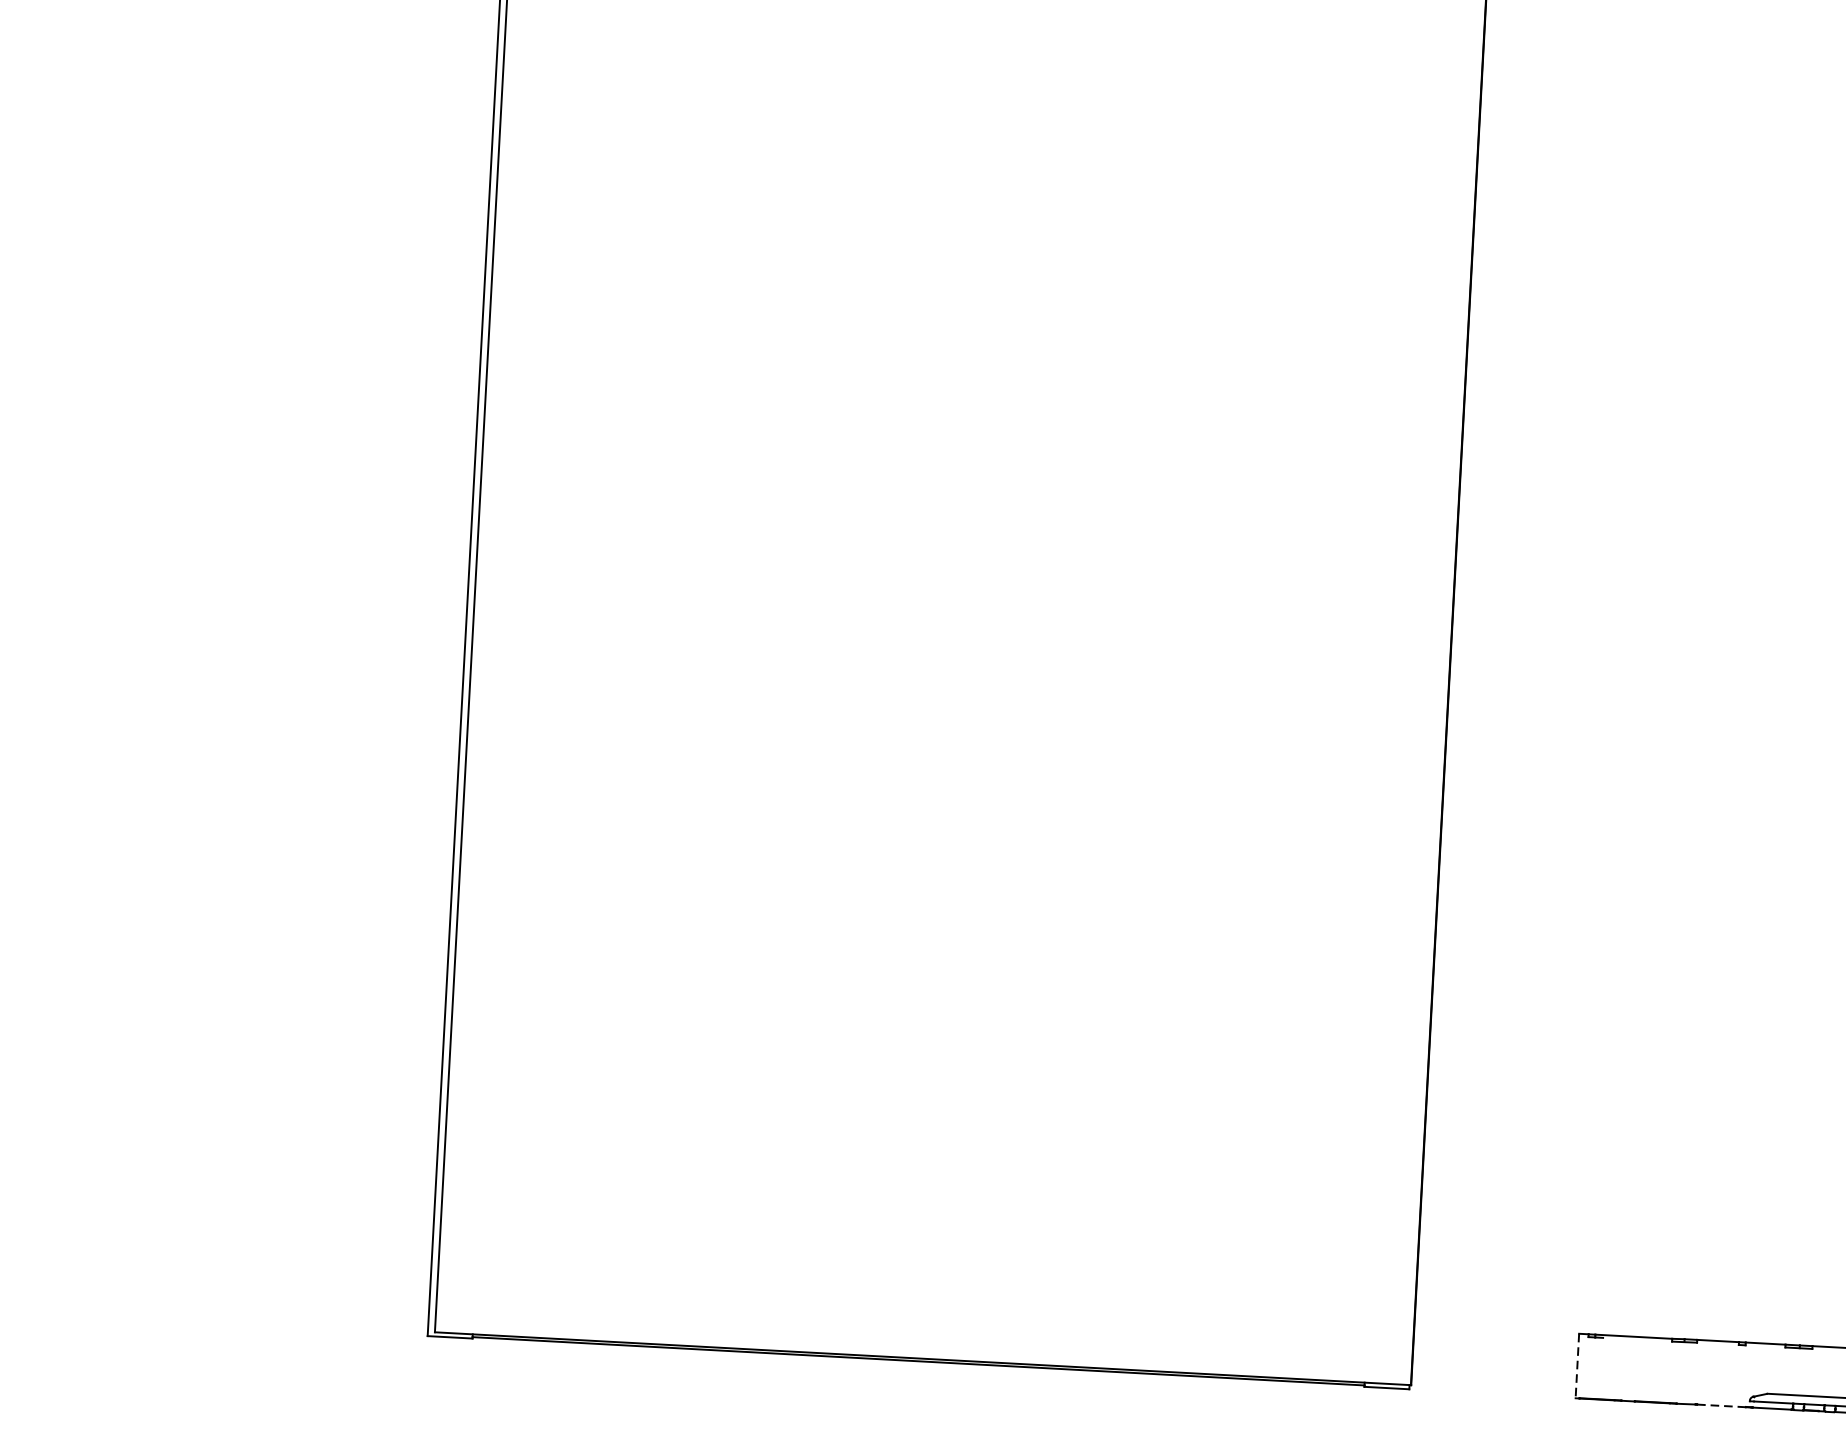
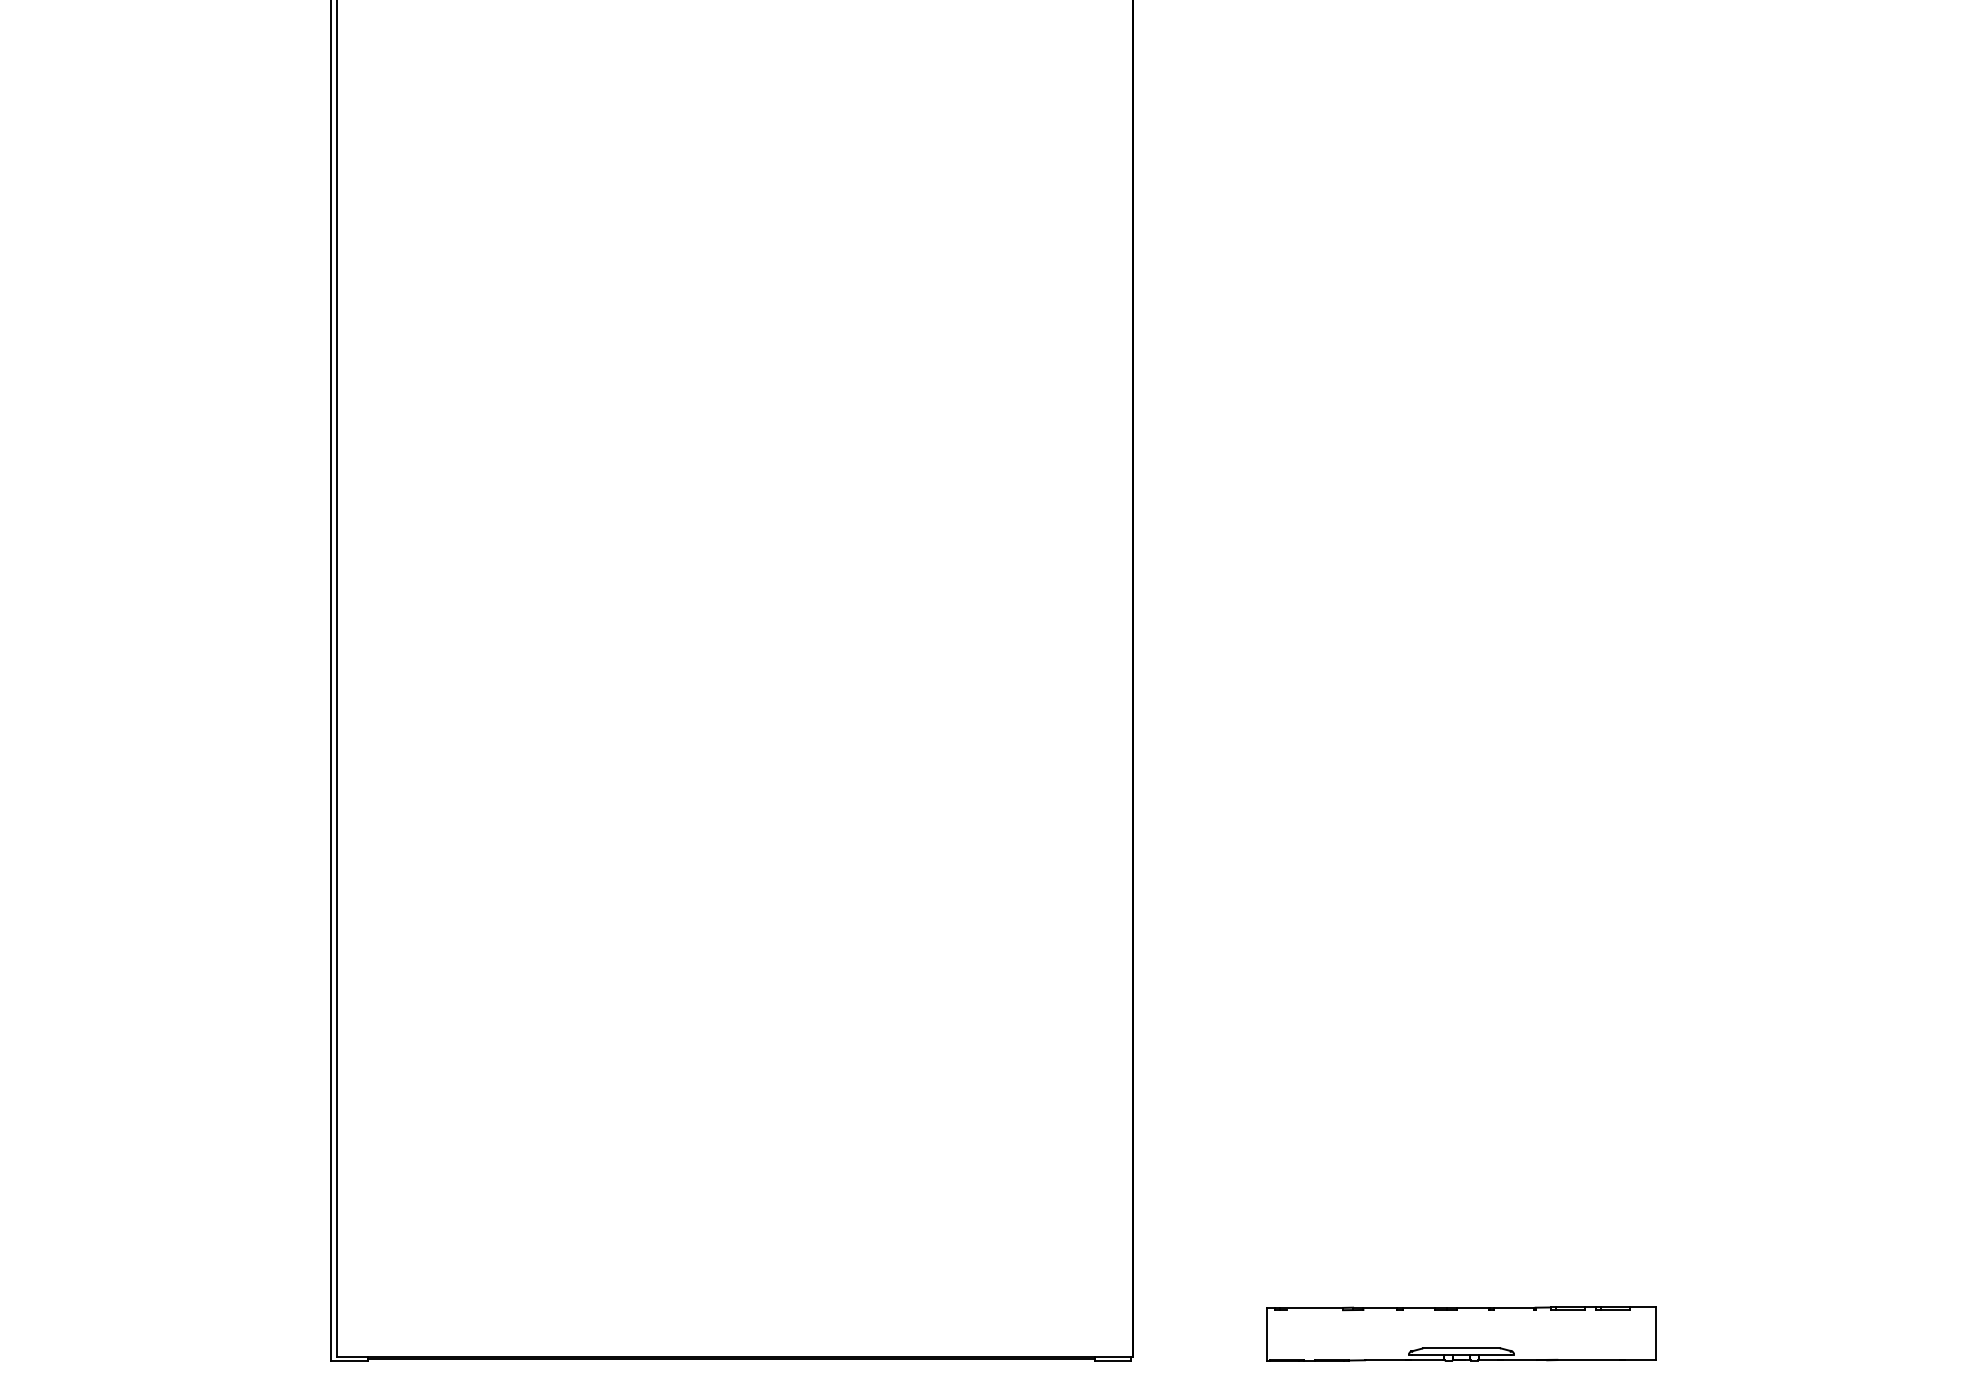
line: (1577, 1366) -> (1267, 1334), dashed -> solid
line: (1722, 1406) -> (1386, 1360), dashed -> solid

